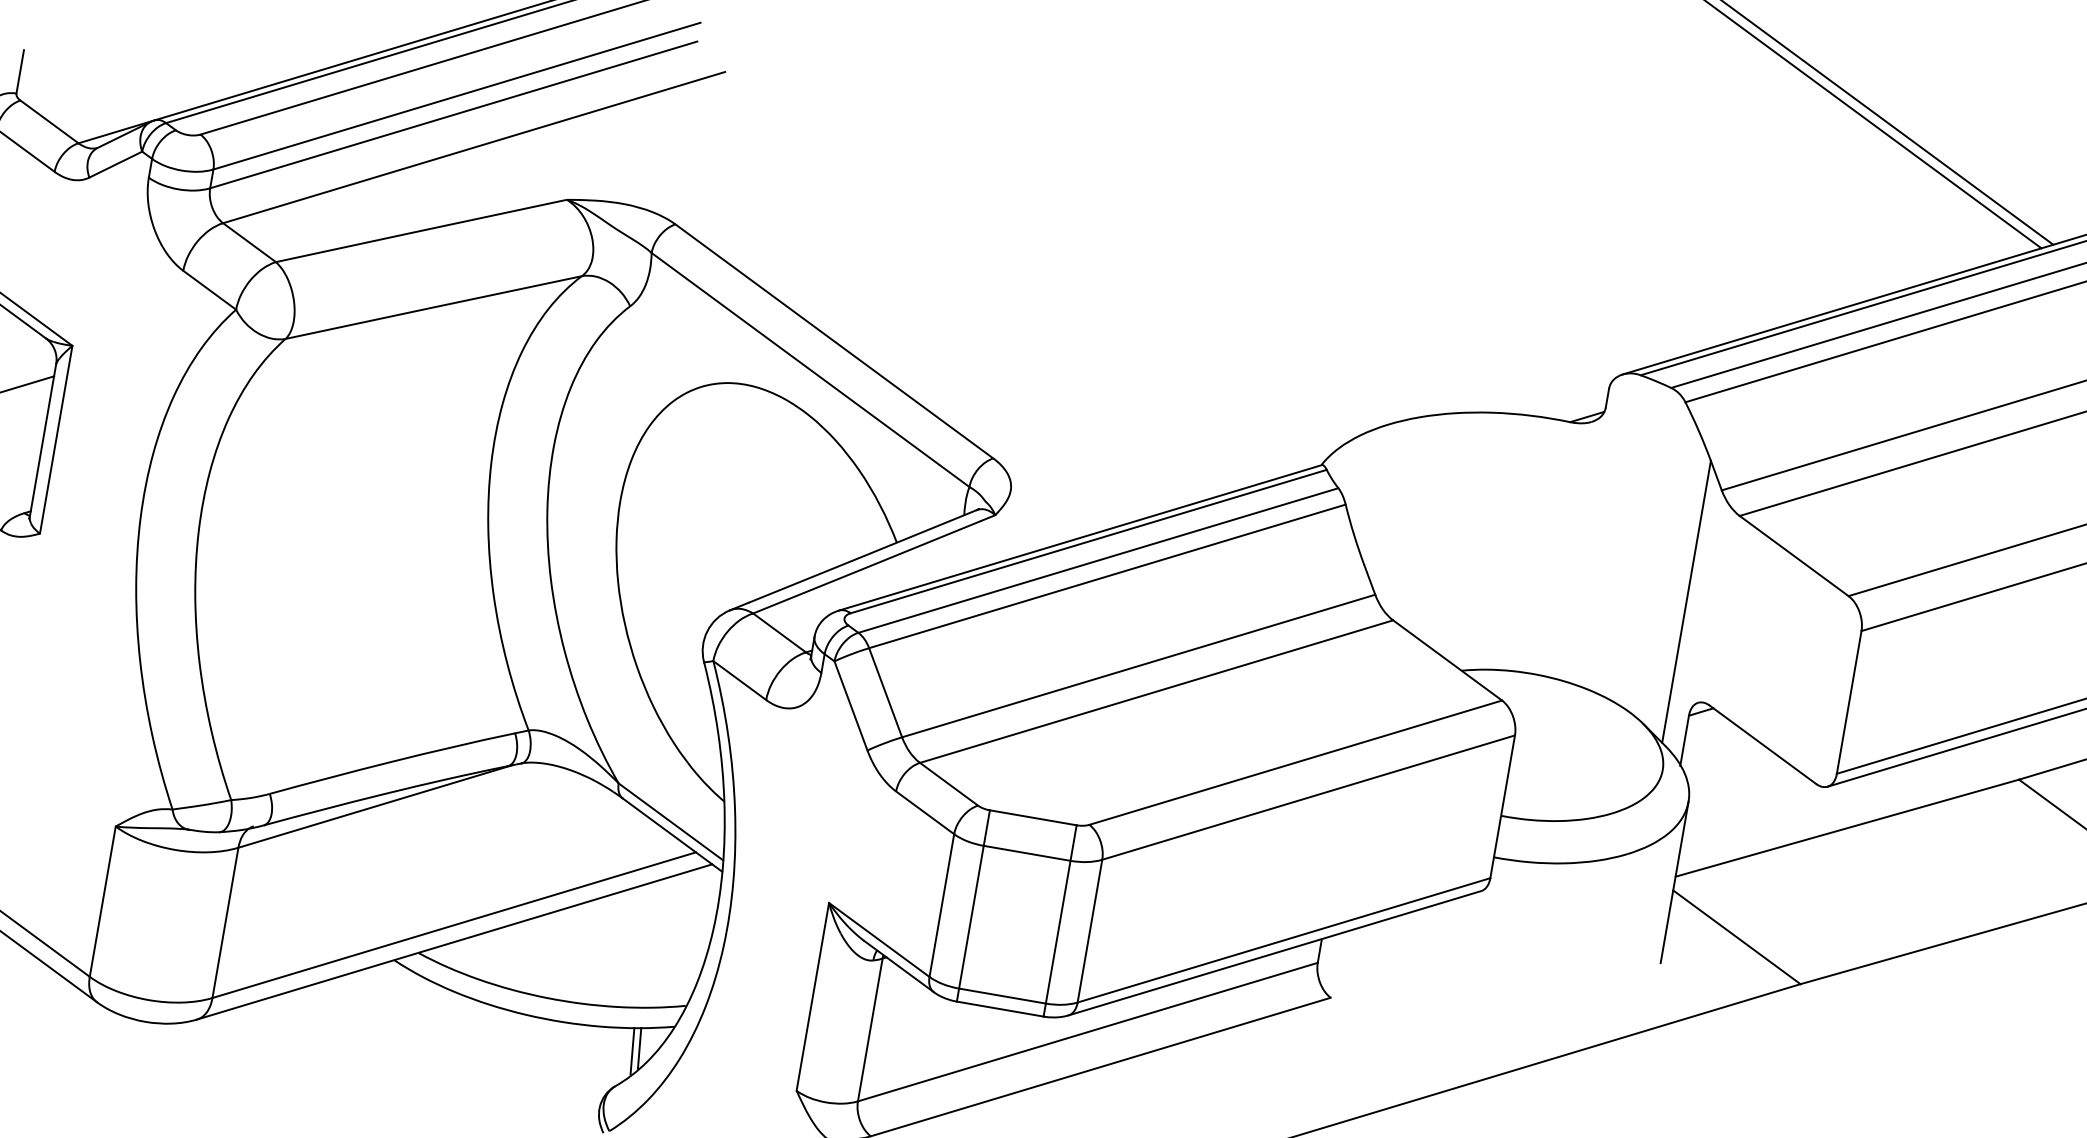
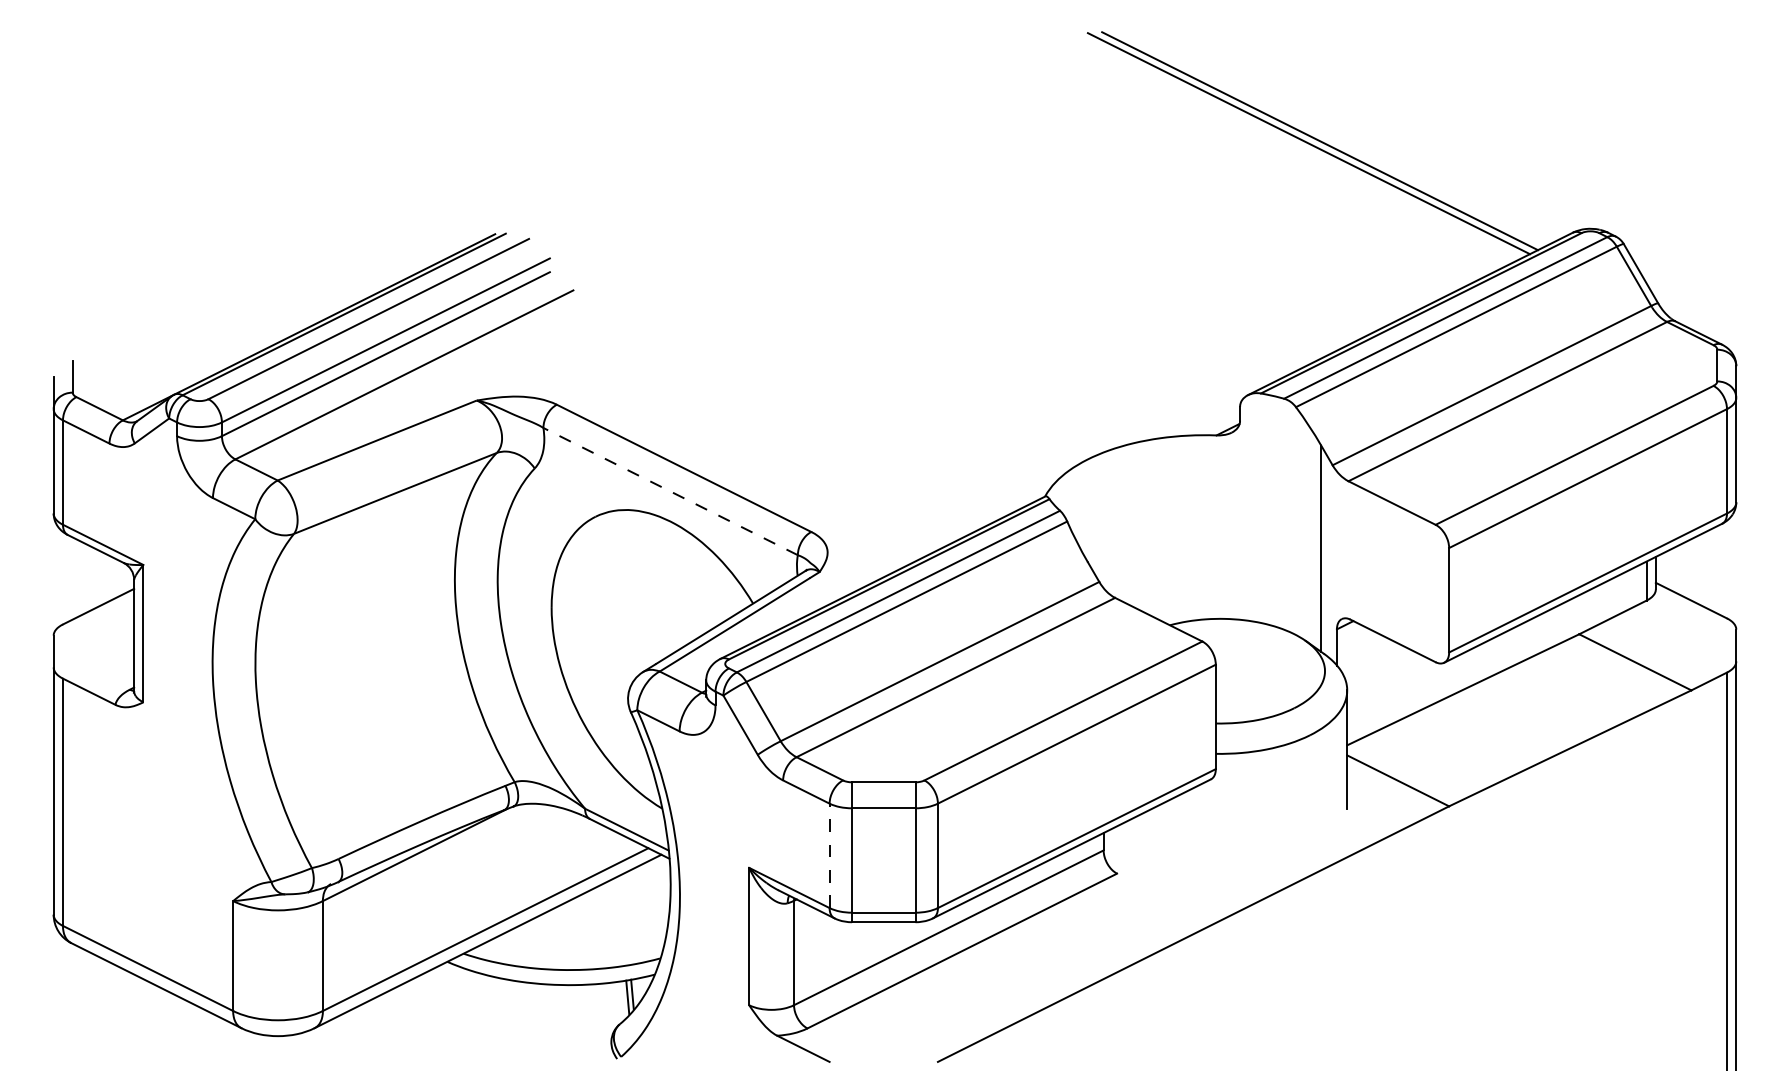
line: (810, 369) -> (670, 491), solid -> dashed
line: (941, 905) -> (829, 855), solid -> dashed

